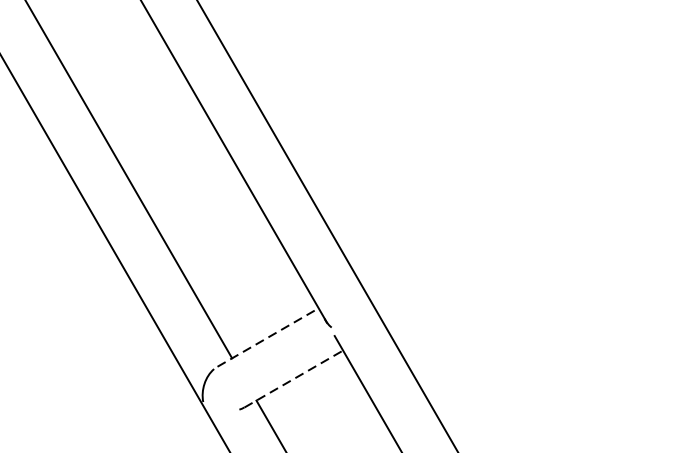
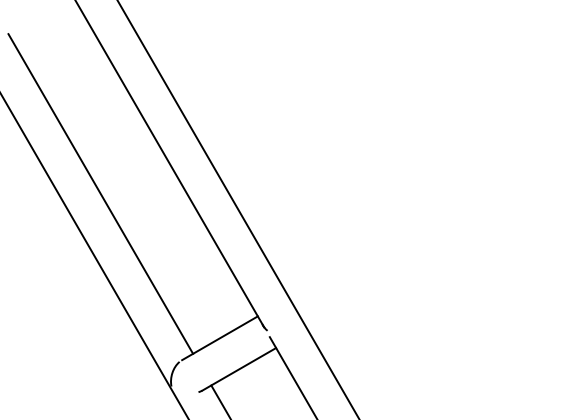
line: (267, 337) -> (219, 338), dashed -> solid
line: (294, 379) -> (239, 369), dashed -> solid

